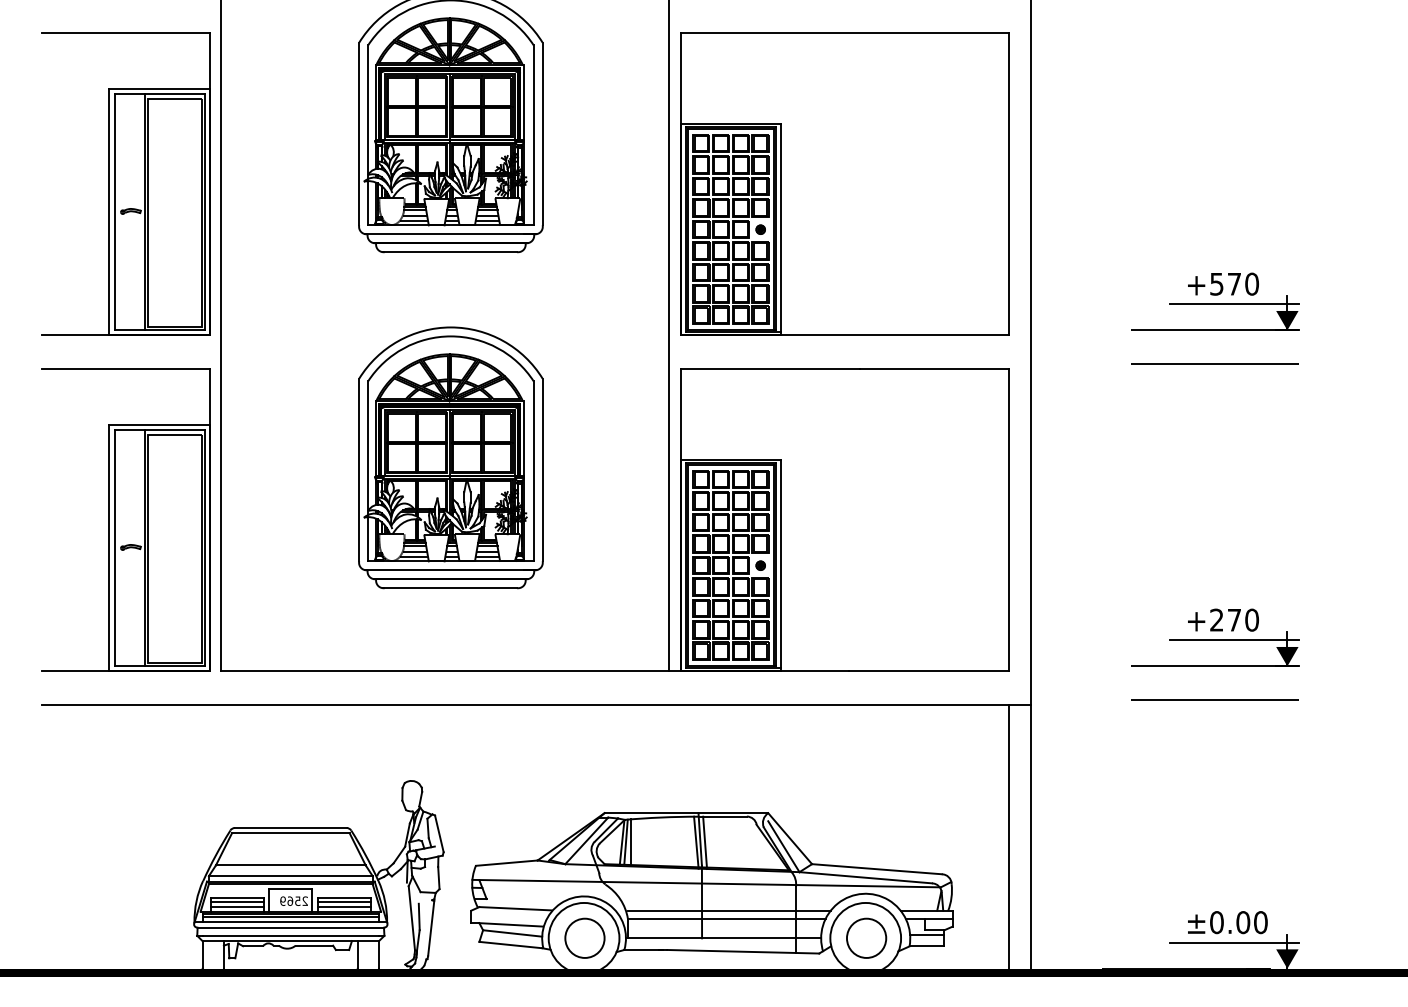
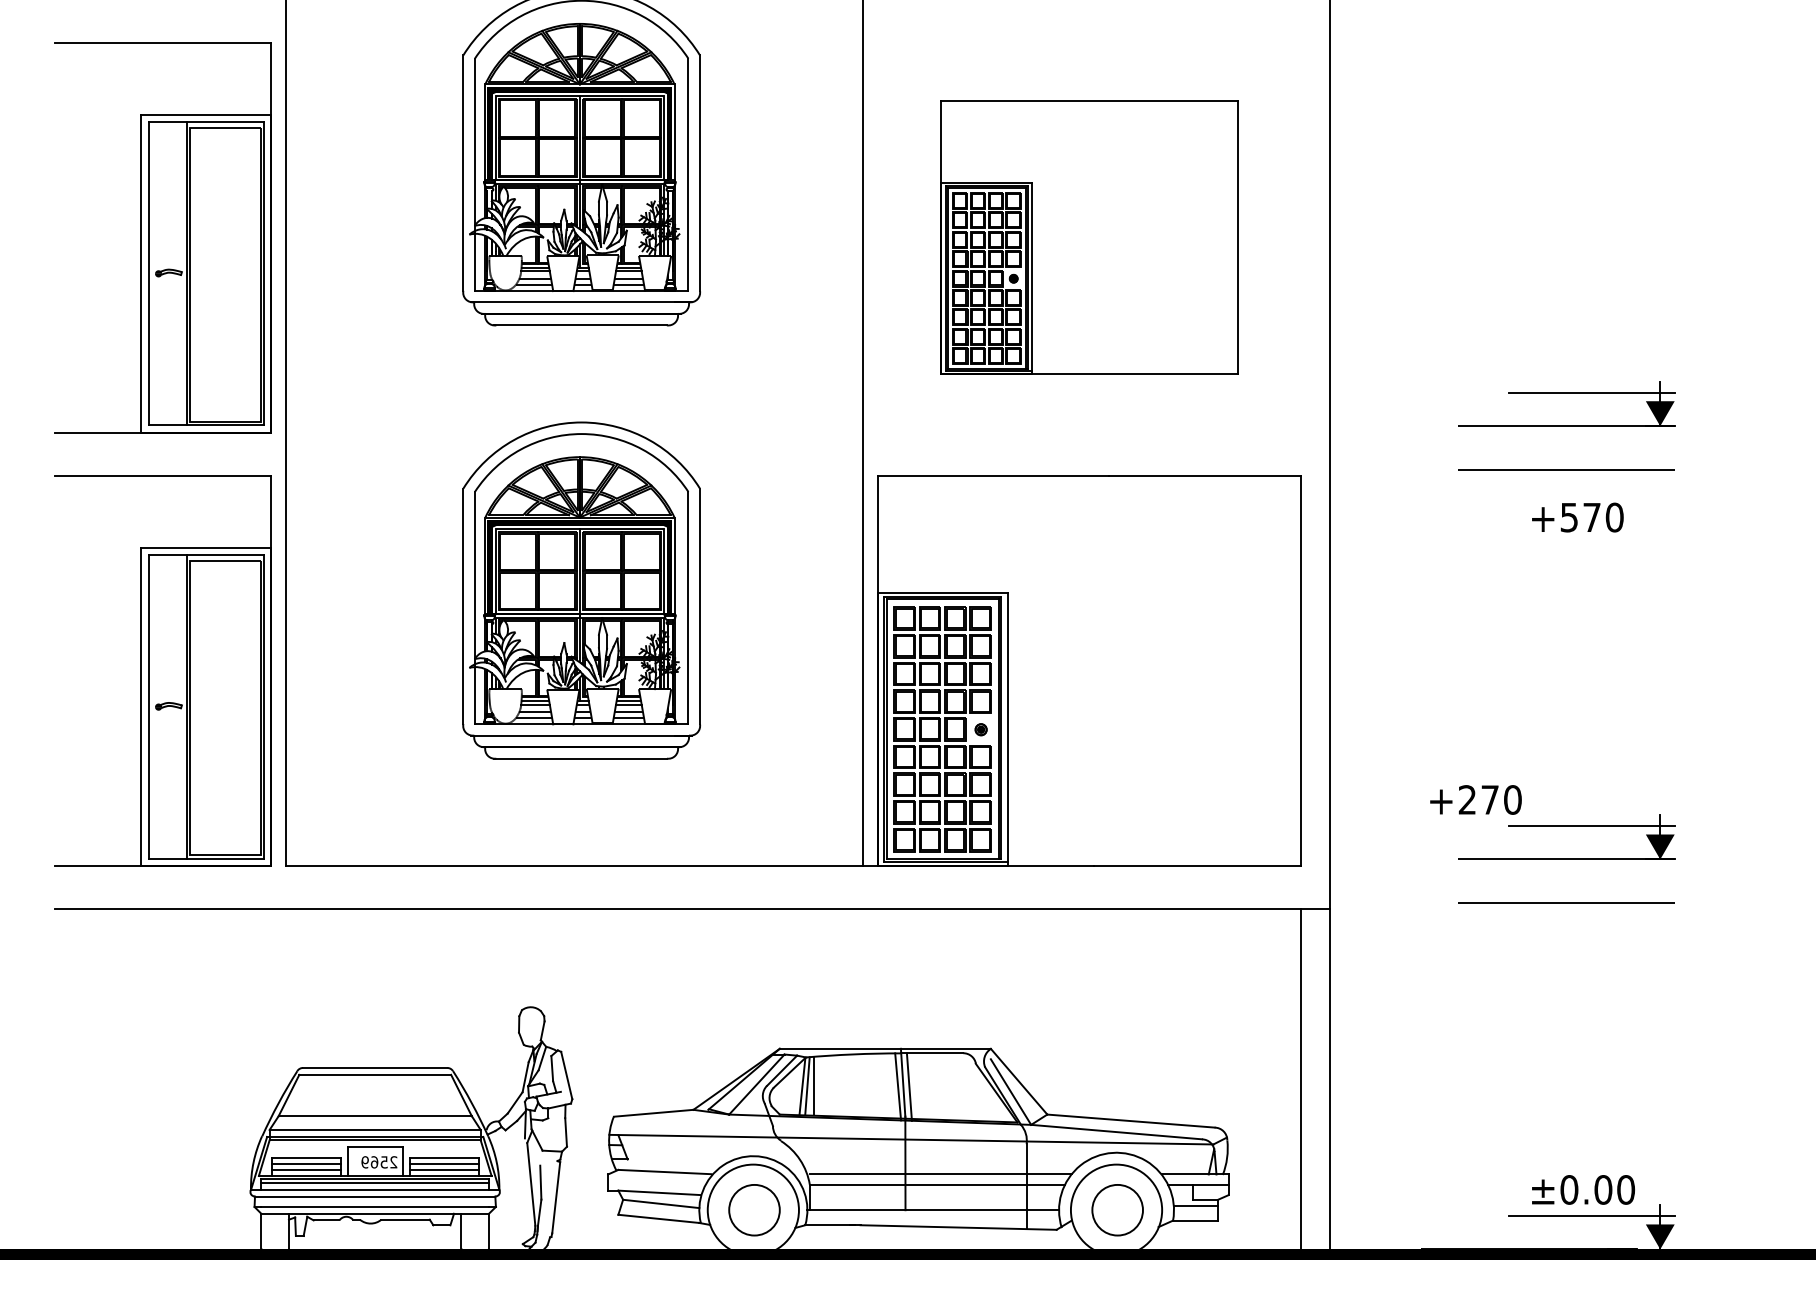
part: (844, 183) -> (1089, 236), size x0.7
text: (1223, 283) -> (1577, 516), moved
text: (1223, 619) -> (1476, 799), moved

